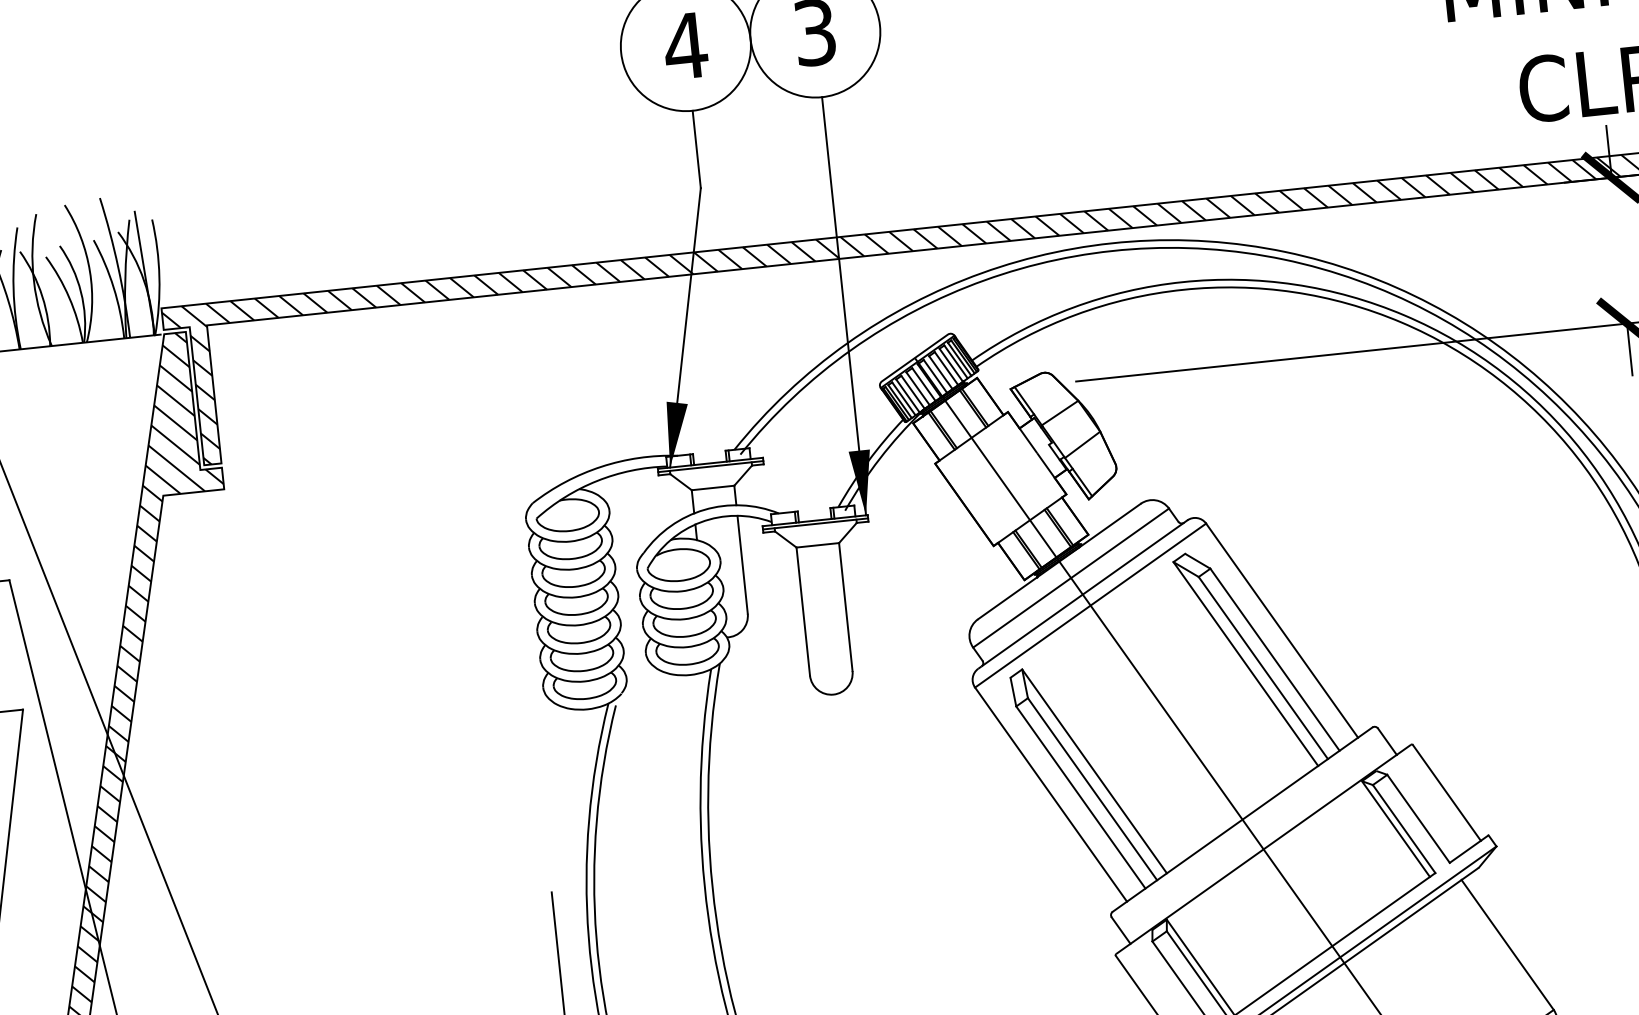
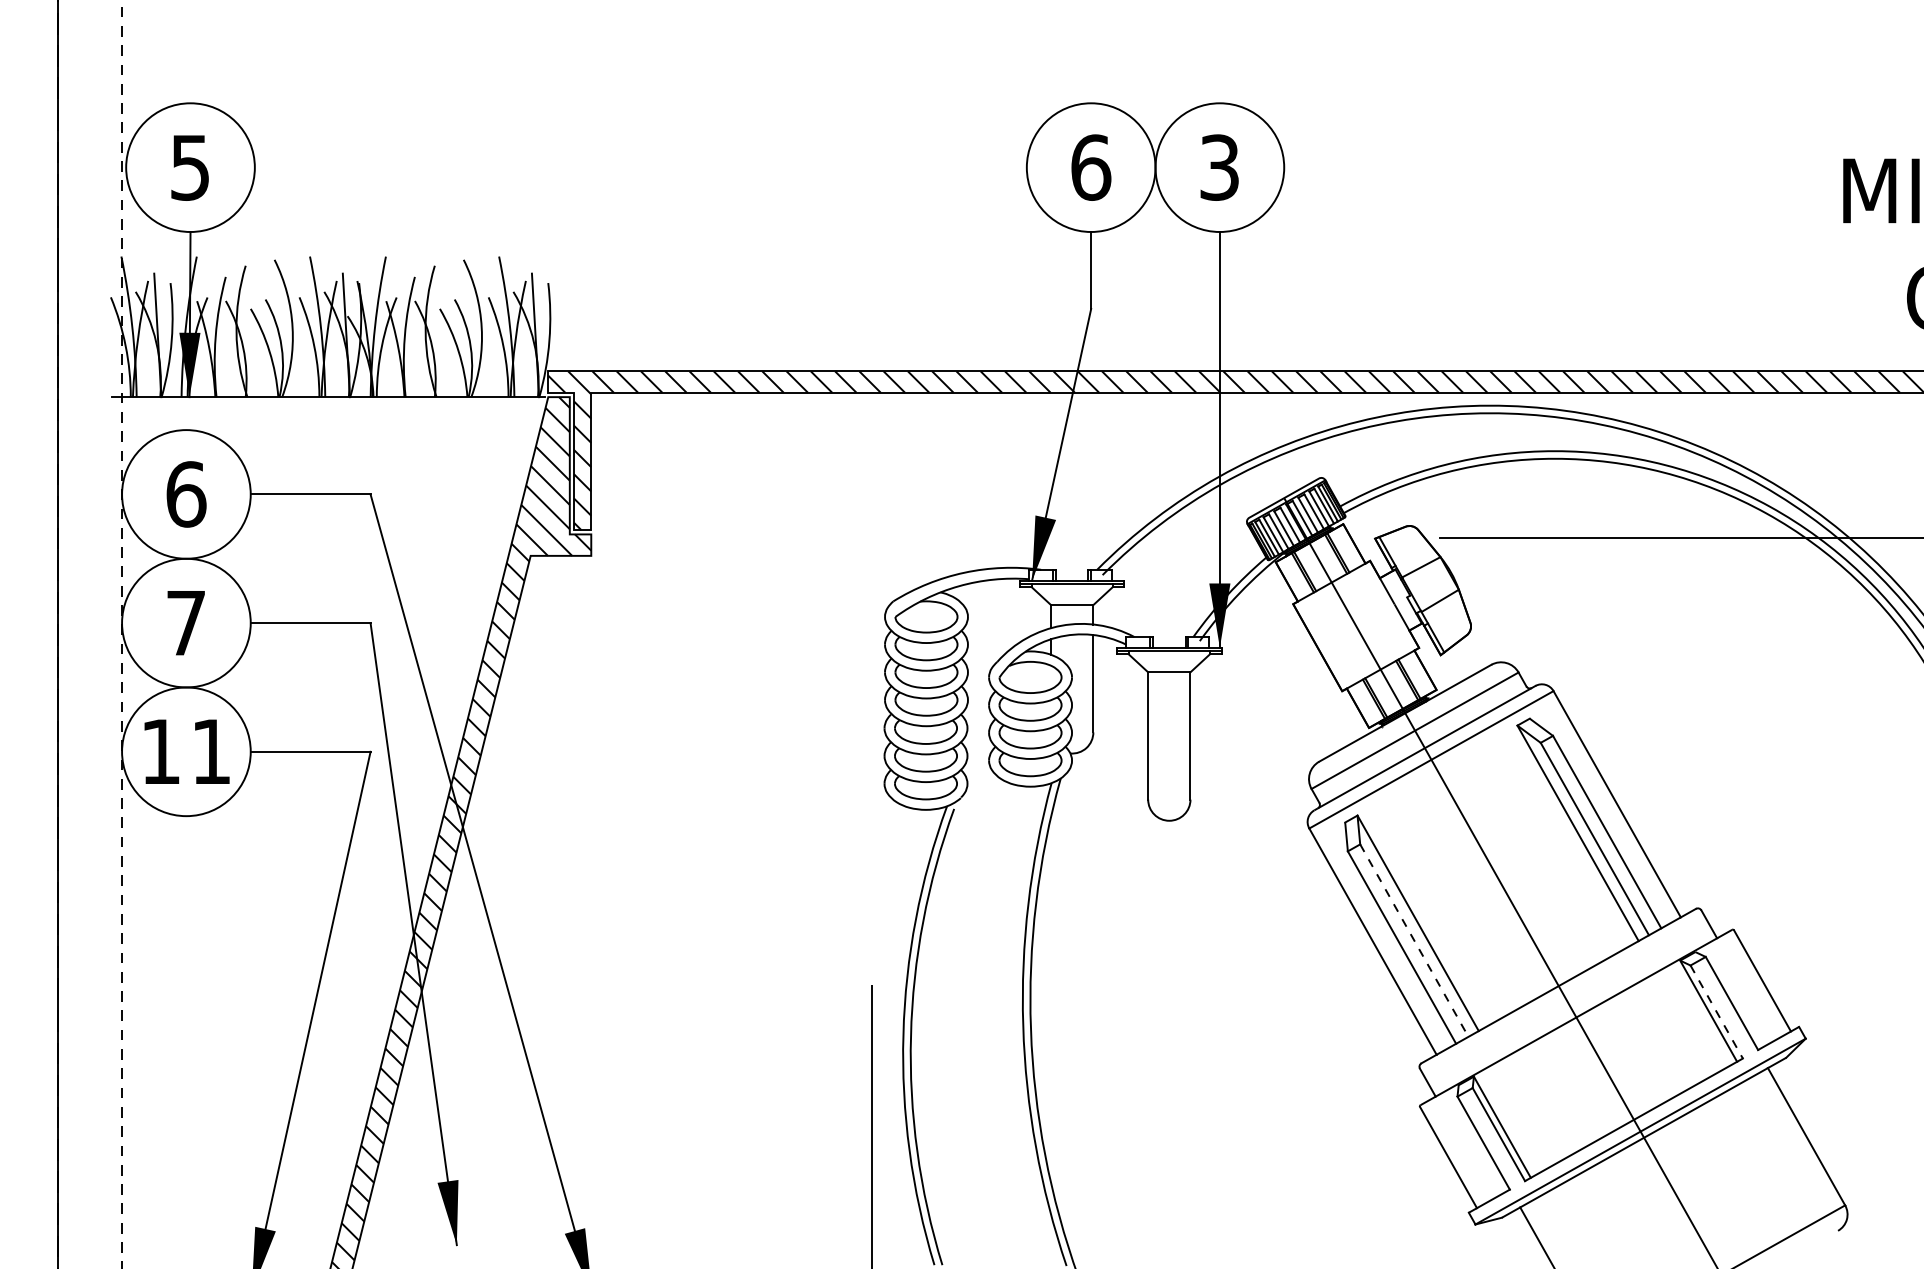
text: (685, 46) -> (1090, 167), 4 -> 6
line: (1092, 790) -> (1414, 941), solid -> dashed
line: (1403, 829) -> (1716, 1012), solid -> dashed

